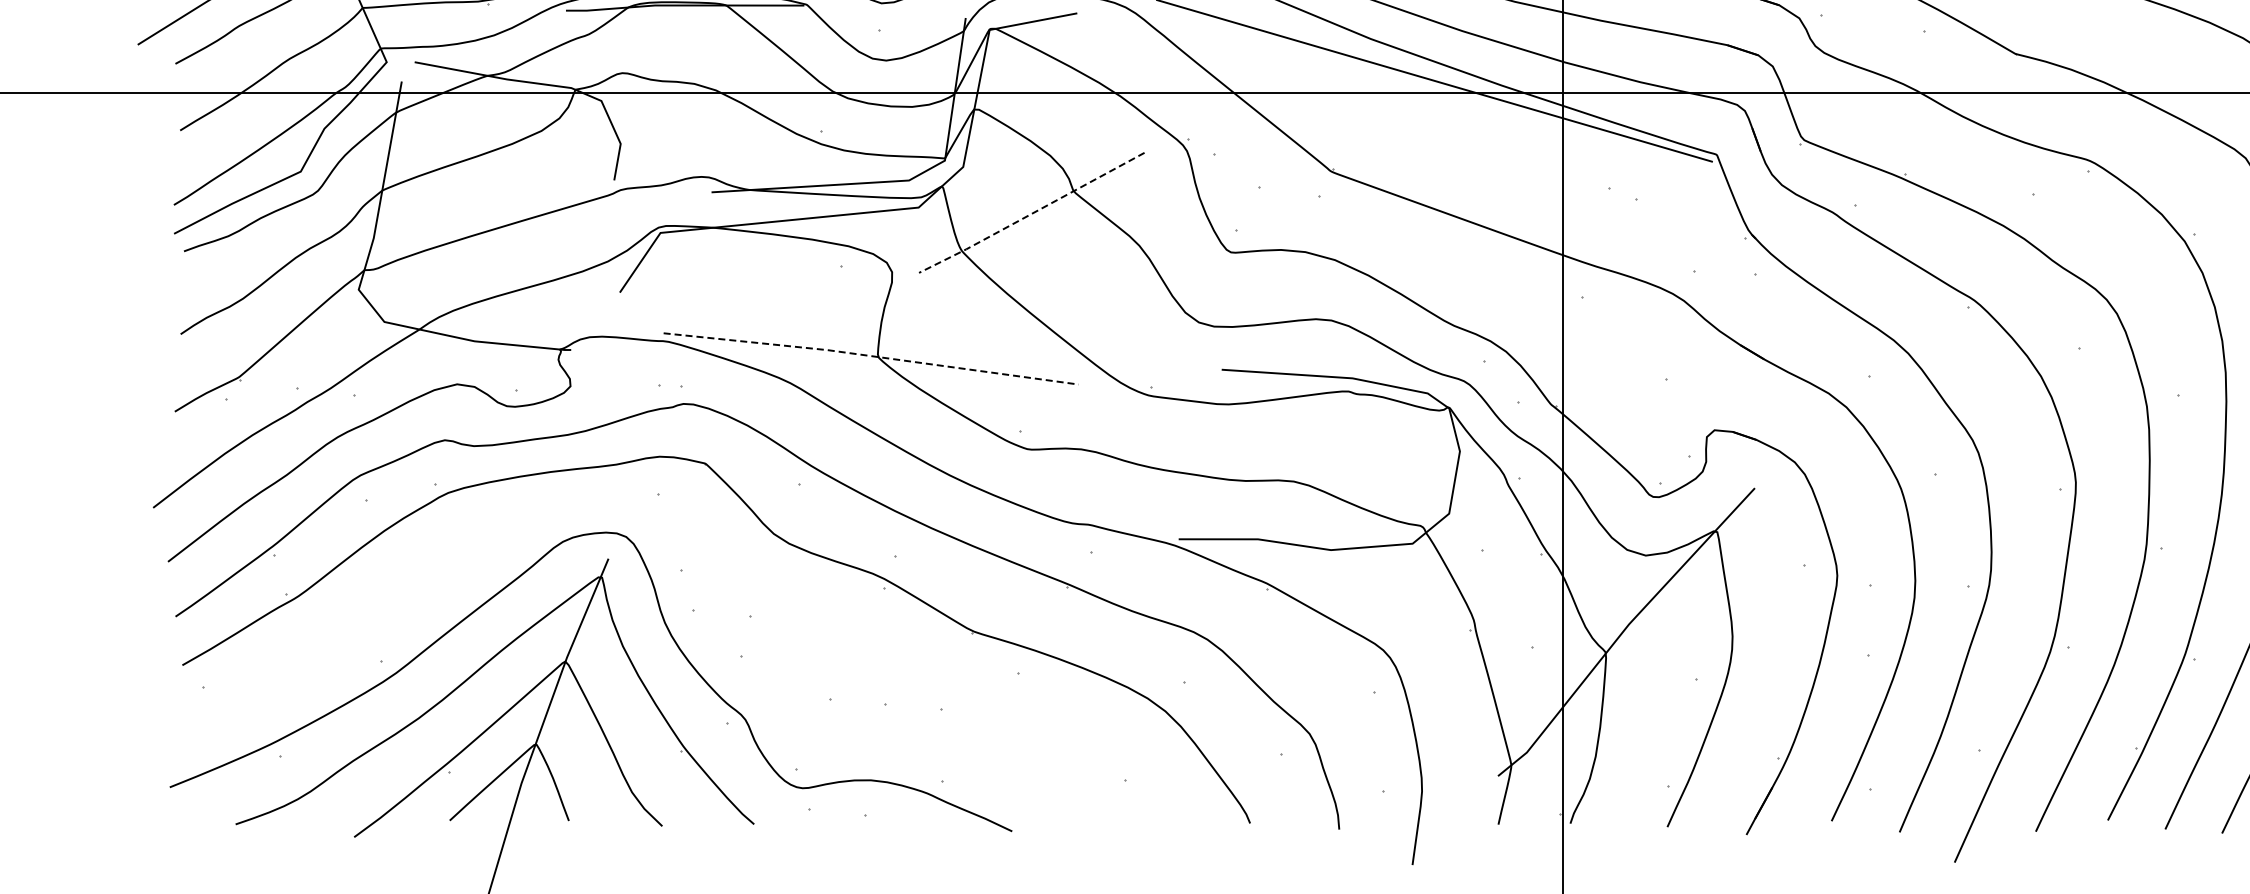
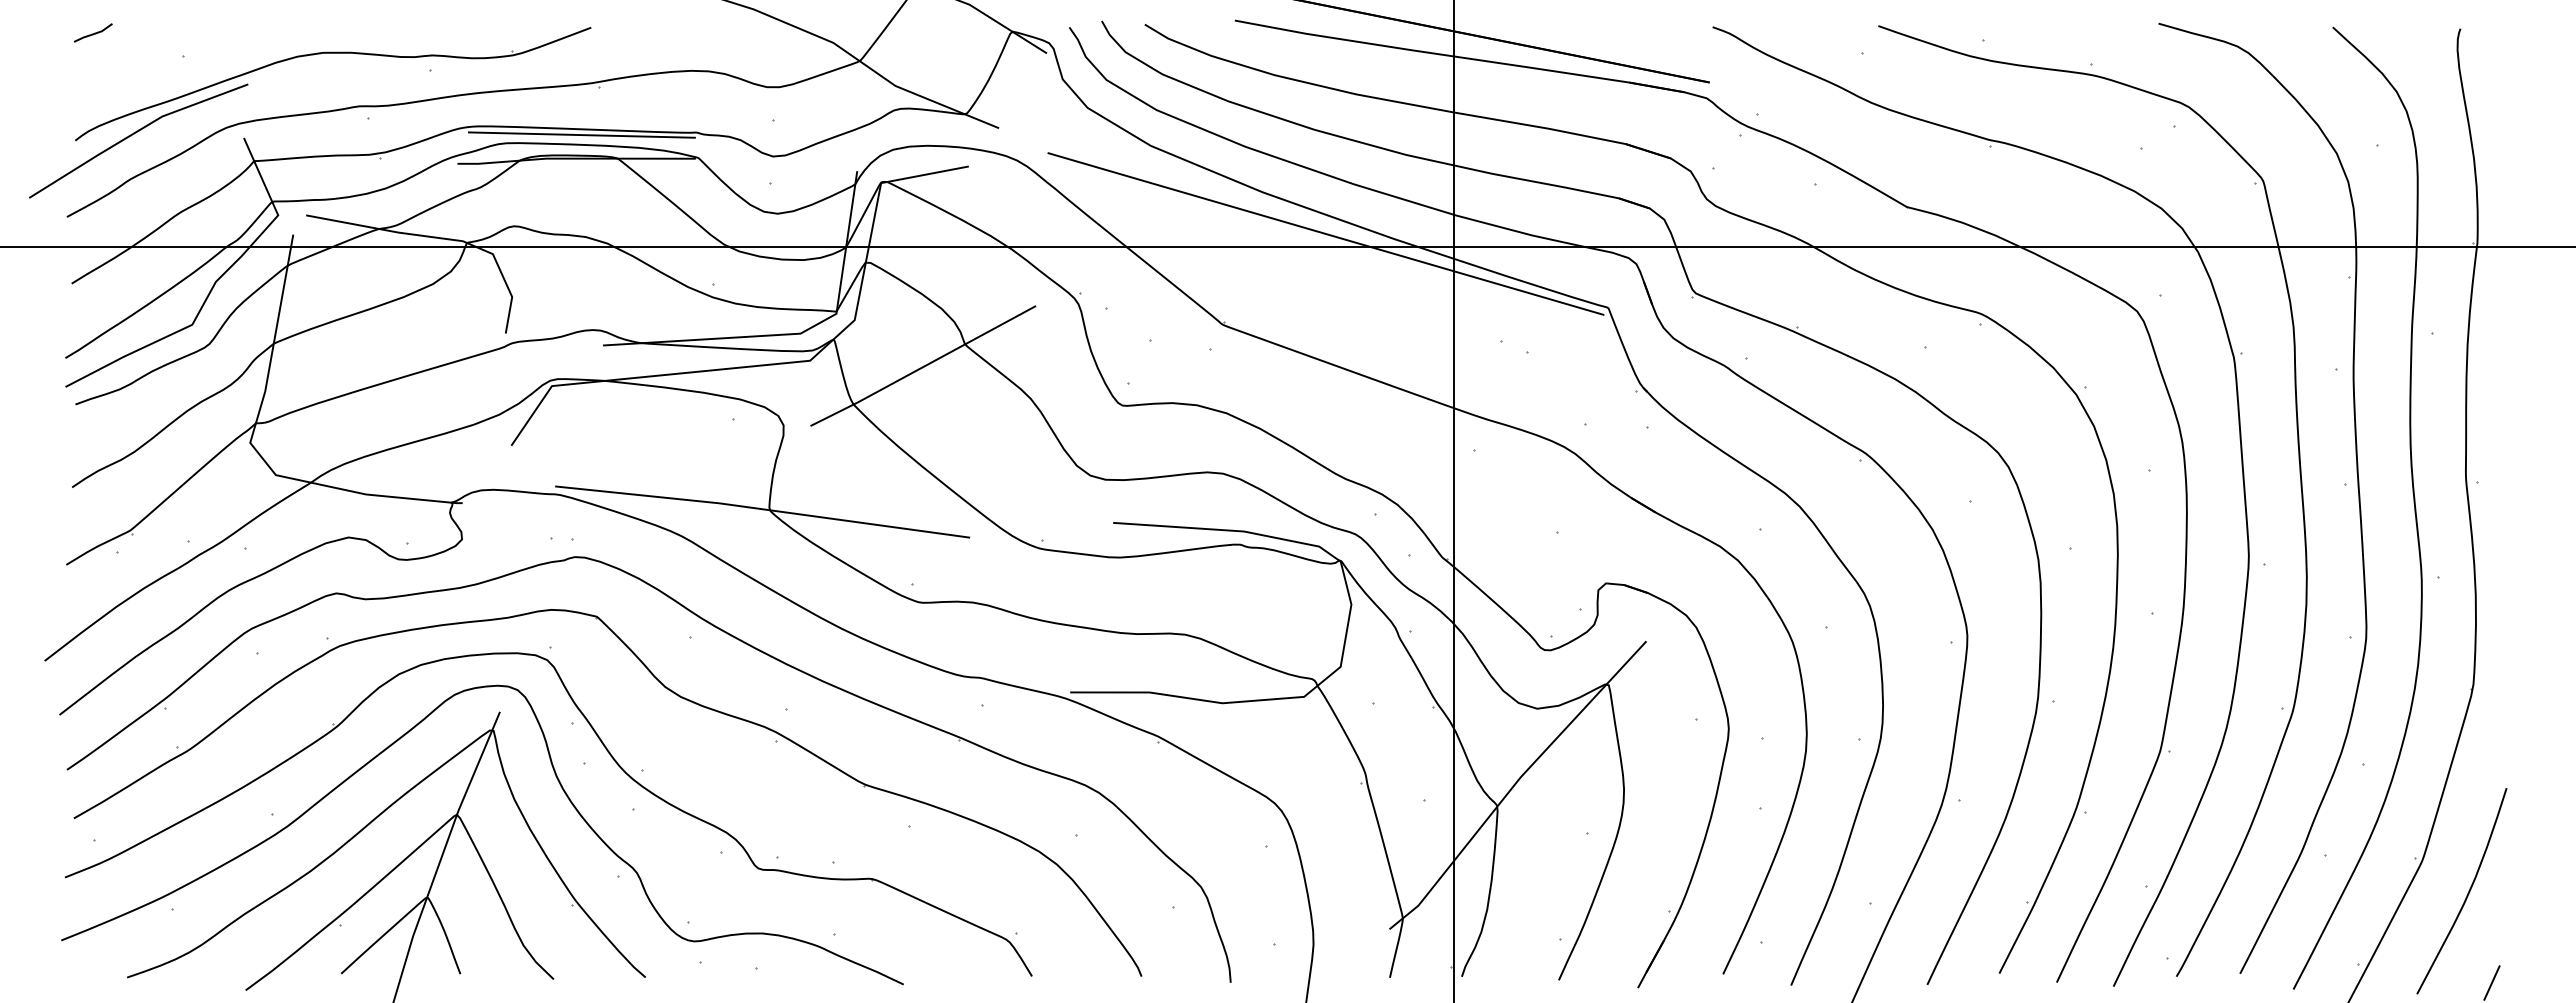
line: (1031, 214) -> (922, 367), dashed -> solid
line: (871, 356) -> (762, 509), dashed -> solid
part: (721, 606) -> (612, 759), added

